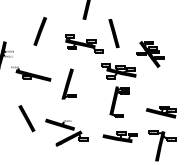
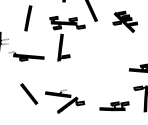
part: (68, 83) -> (61, 46), moved
part: (118, 90) -> (102, 57), removed
part: (119, 136) -> (113, 107), moved

